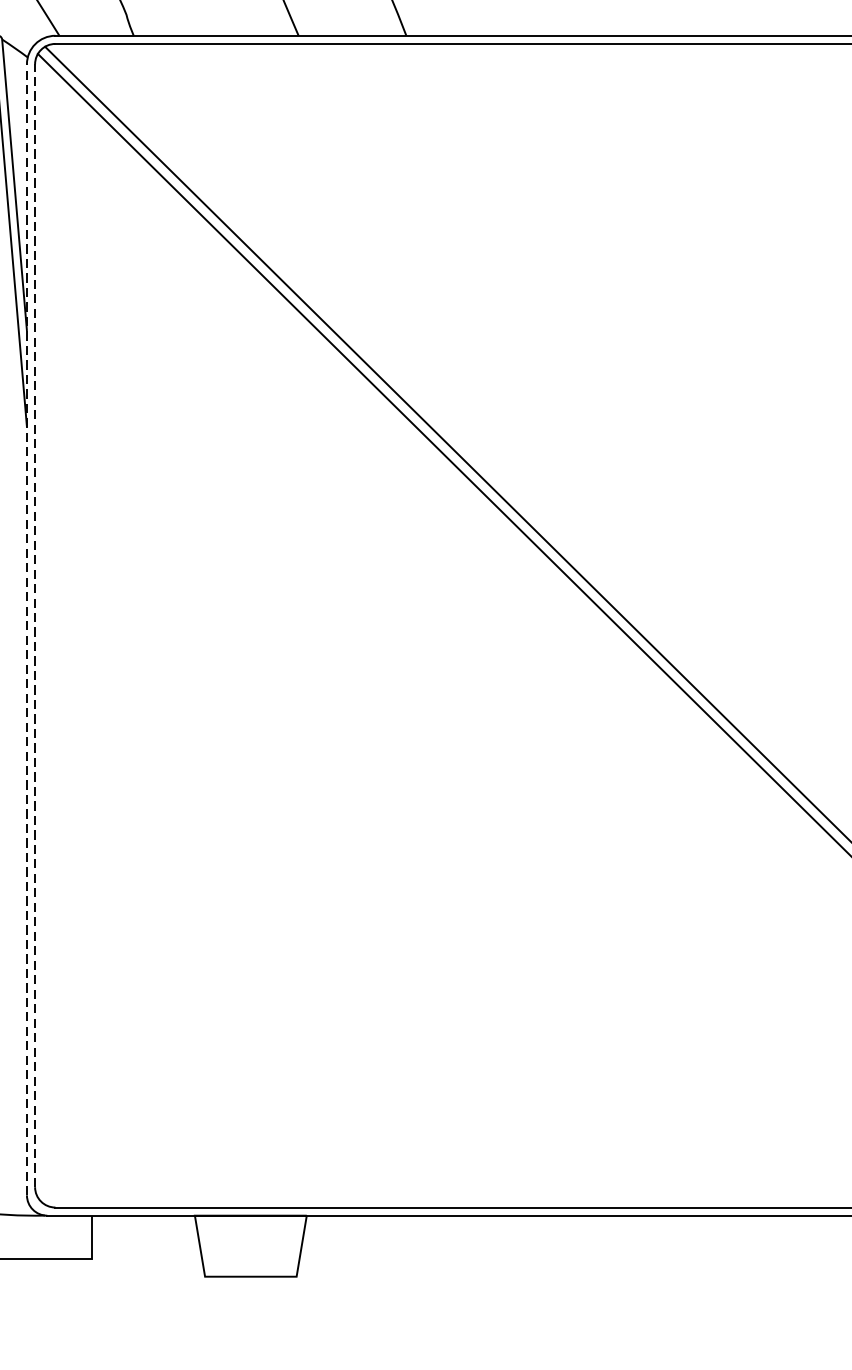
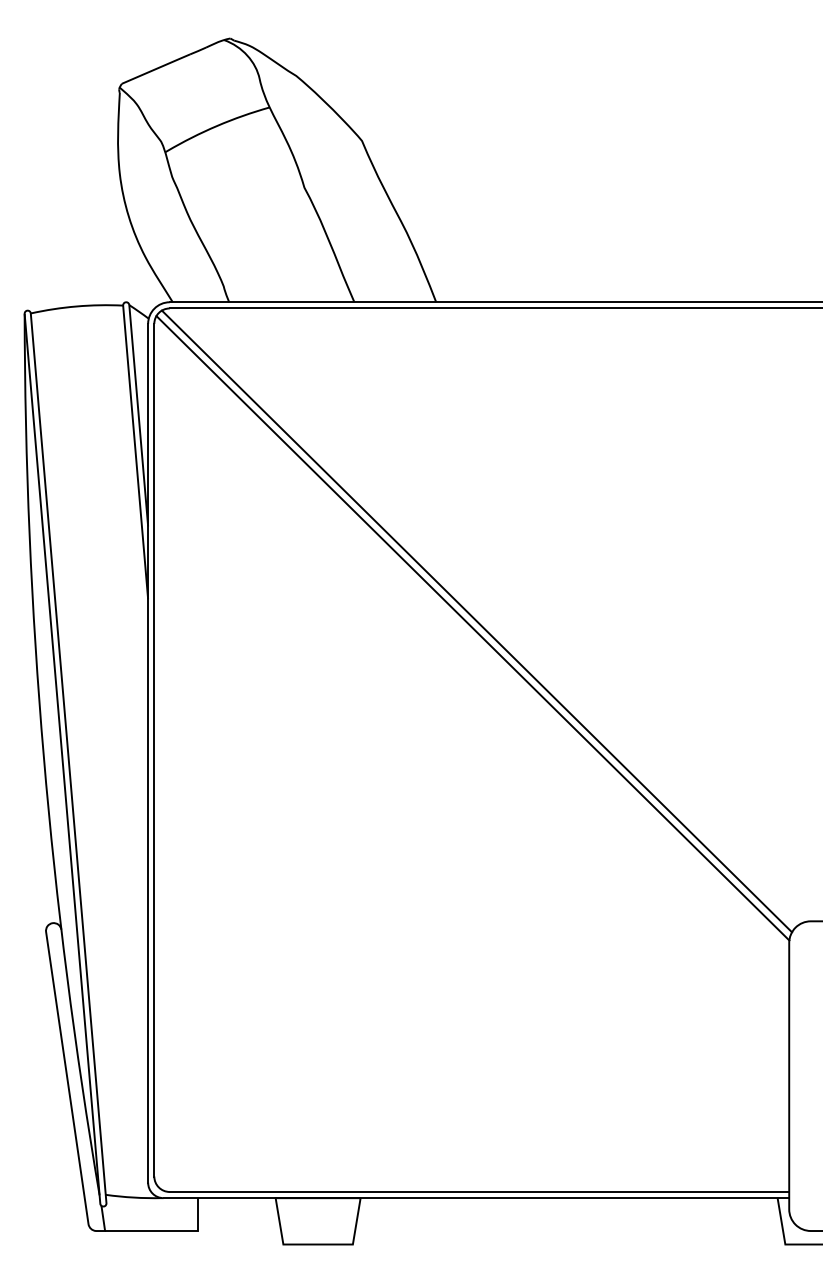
line: (35, 624) -> (154, 749), dashed -> solid
line: (27, 628) -> (148, 752), dashed -> solid

